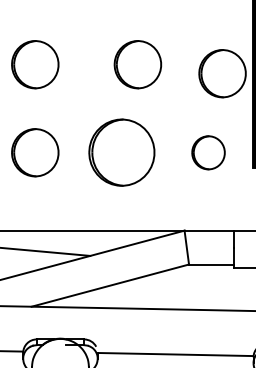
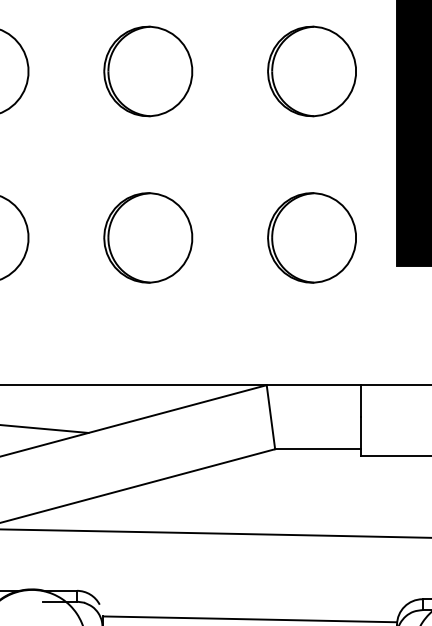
part: (137, 64) -> (147, 71), moved
part: (222, 73) -> (311, 71), moved
part: (121, 152) -> (147, 237), size x0.71
part: (208, 152) -> (311, 237), size x1.43

